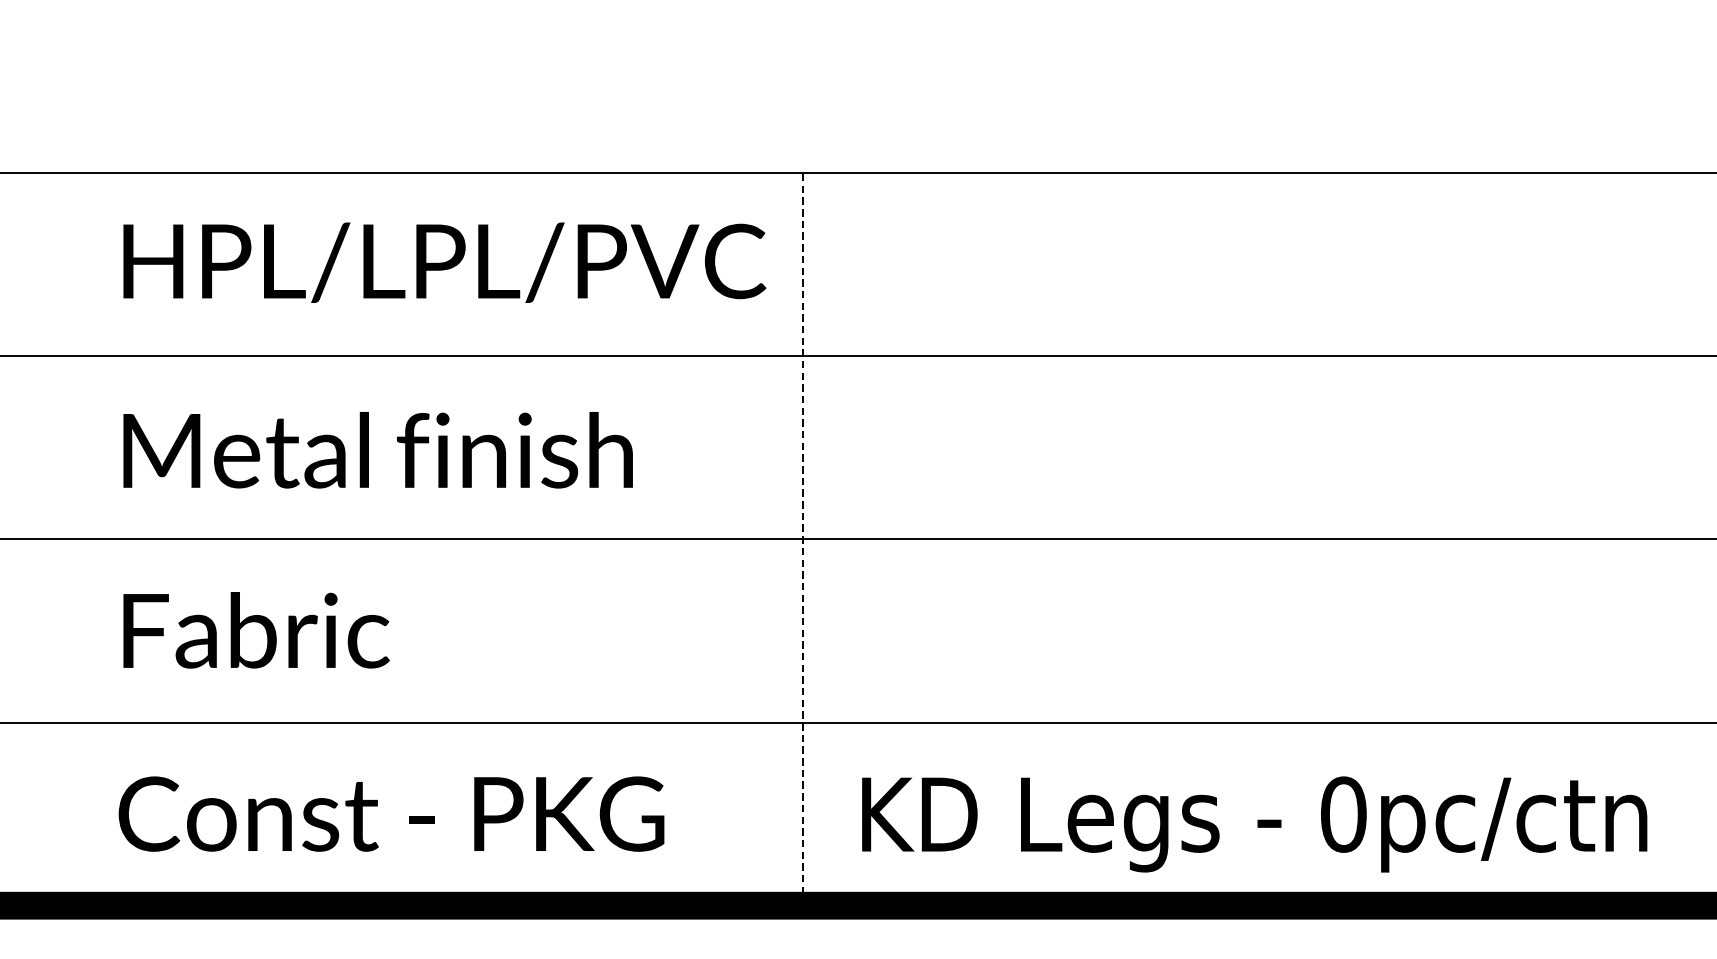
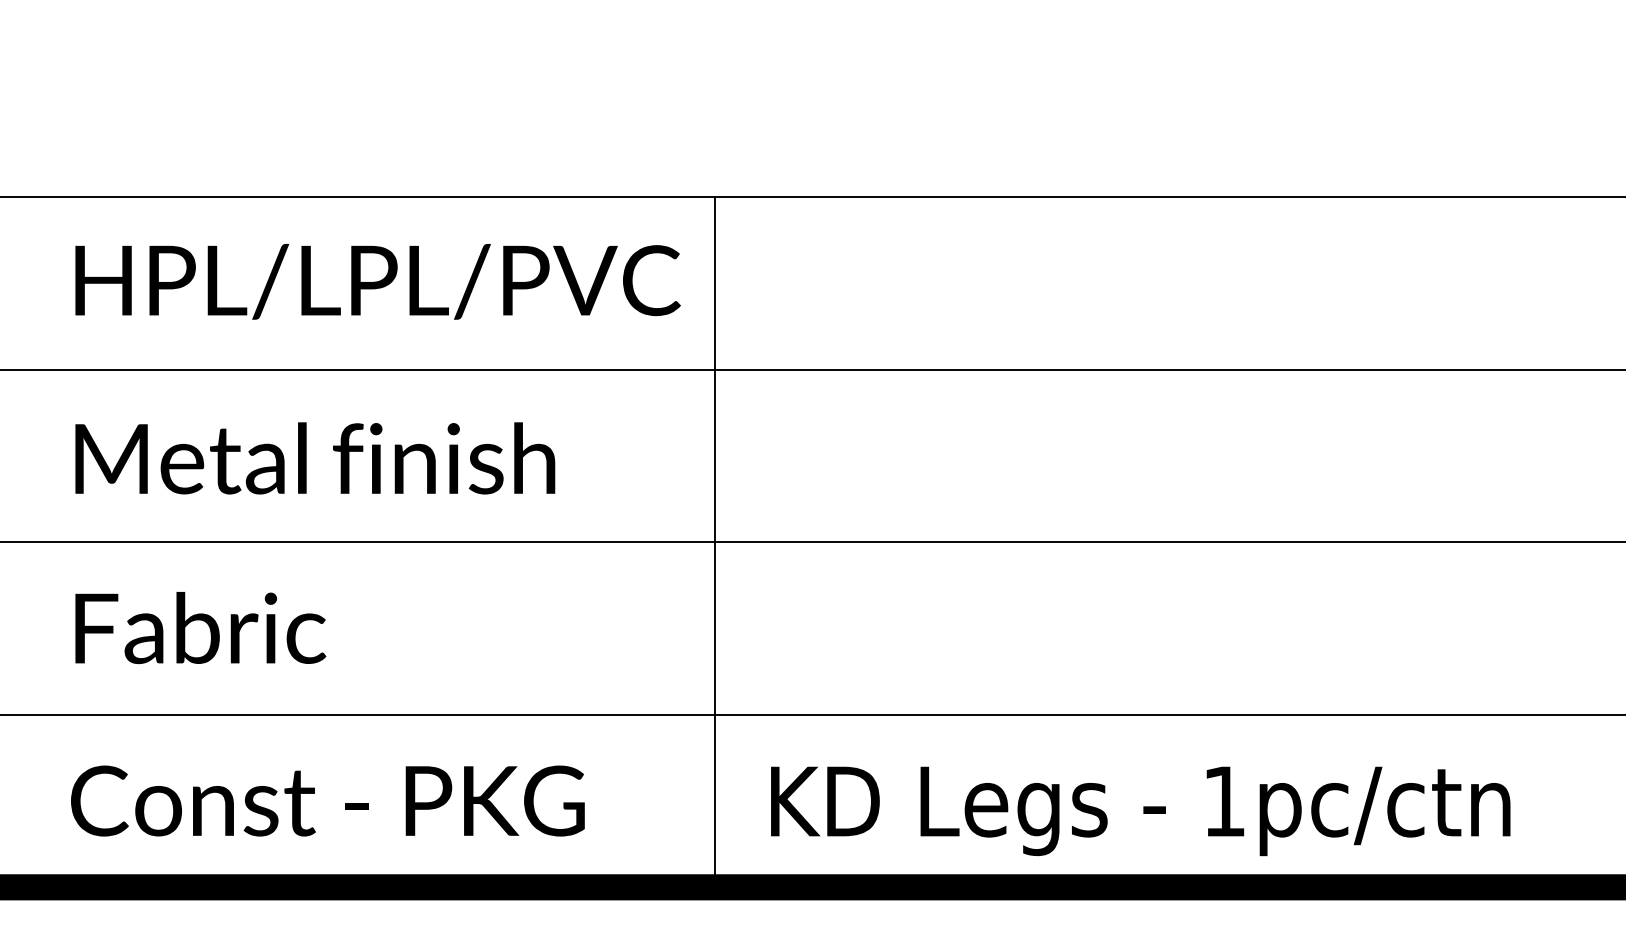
line: (803, 539) -> (715, 542), dashed -> solid
text: (1343, 814) -> (1224, 801), 0pc/ctn -> 1pc/ctn

